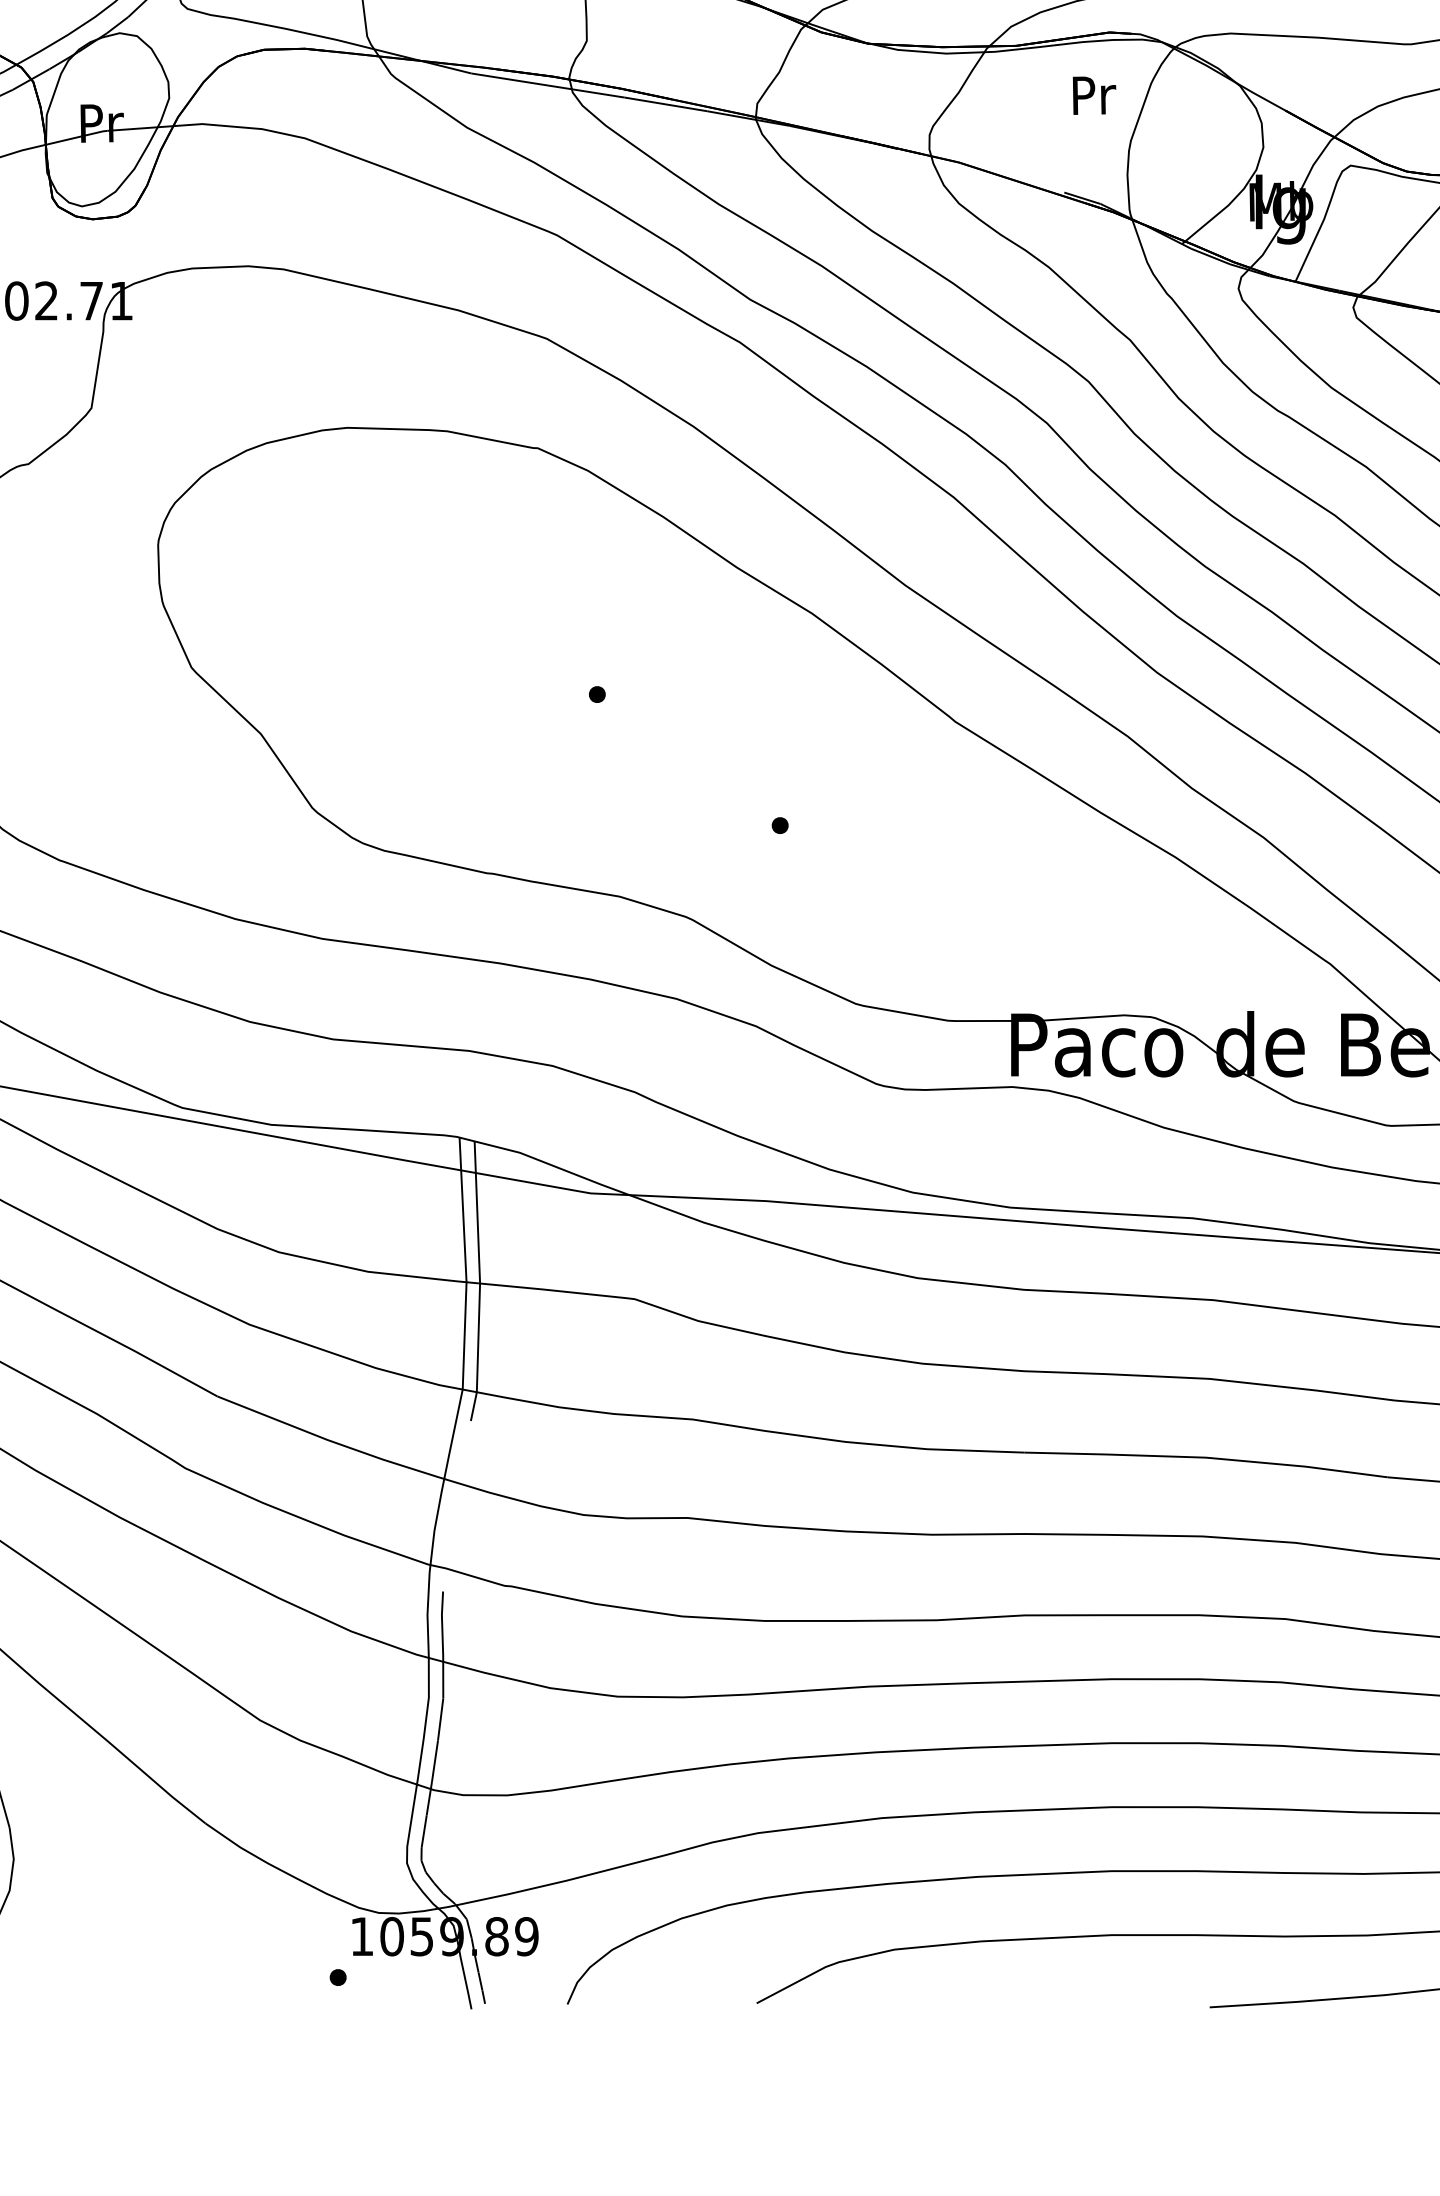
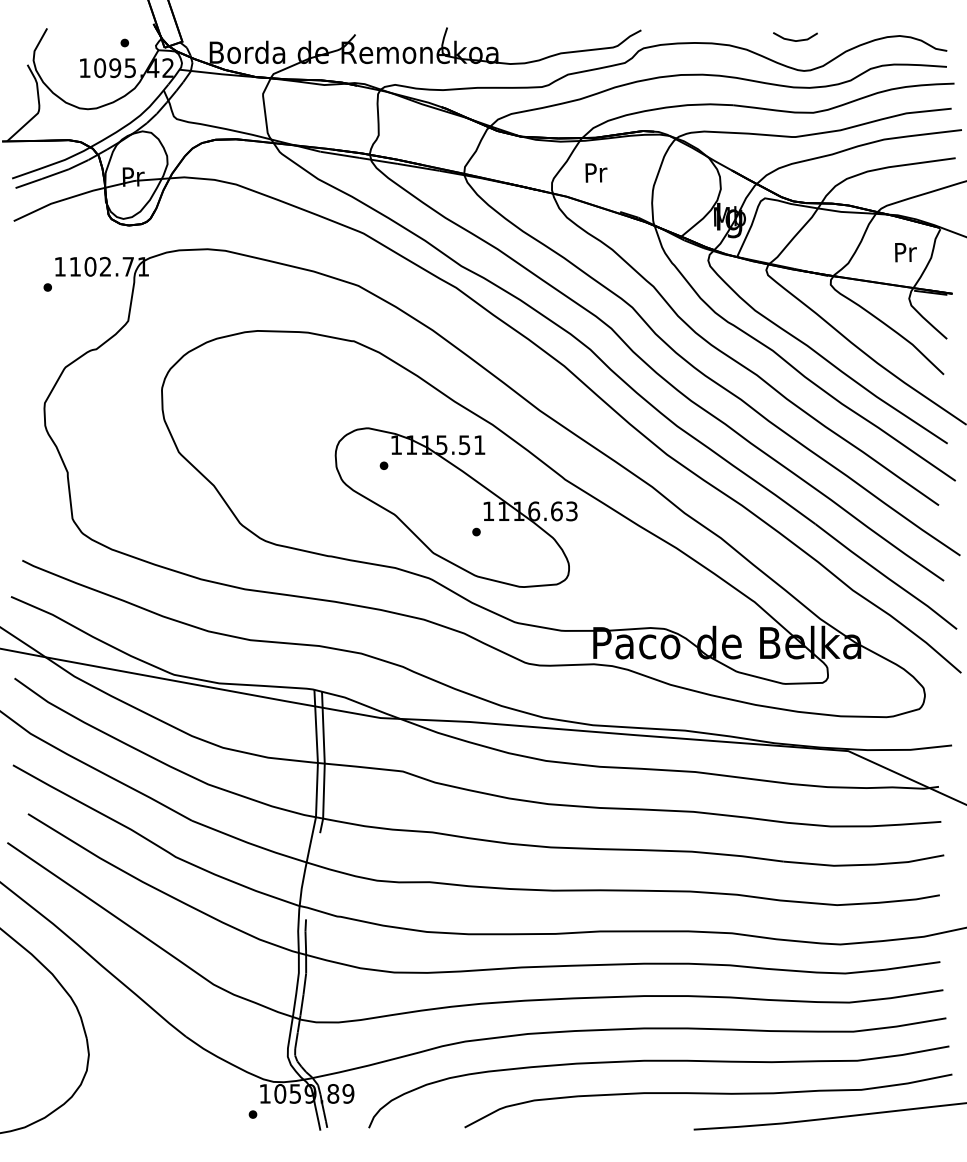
text: (1094, 94) -> (596, 172), moved
part: (738, 776) -> (455, 507), added

